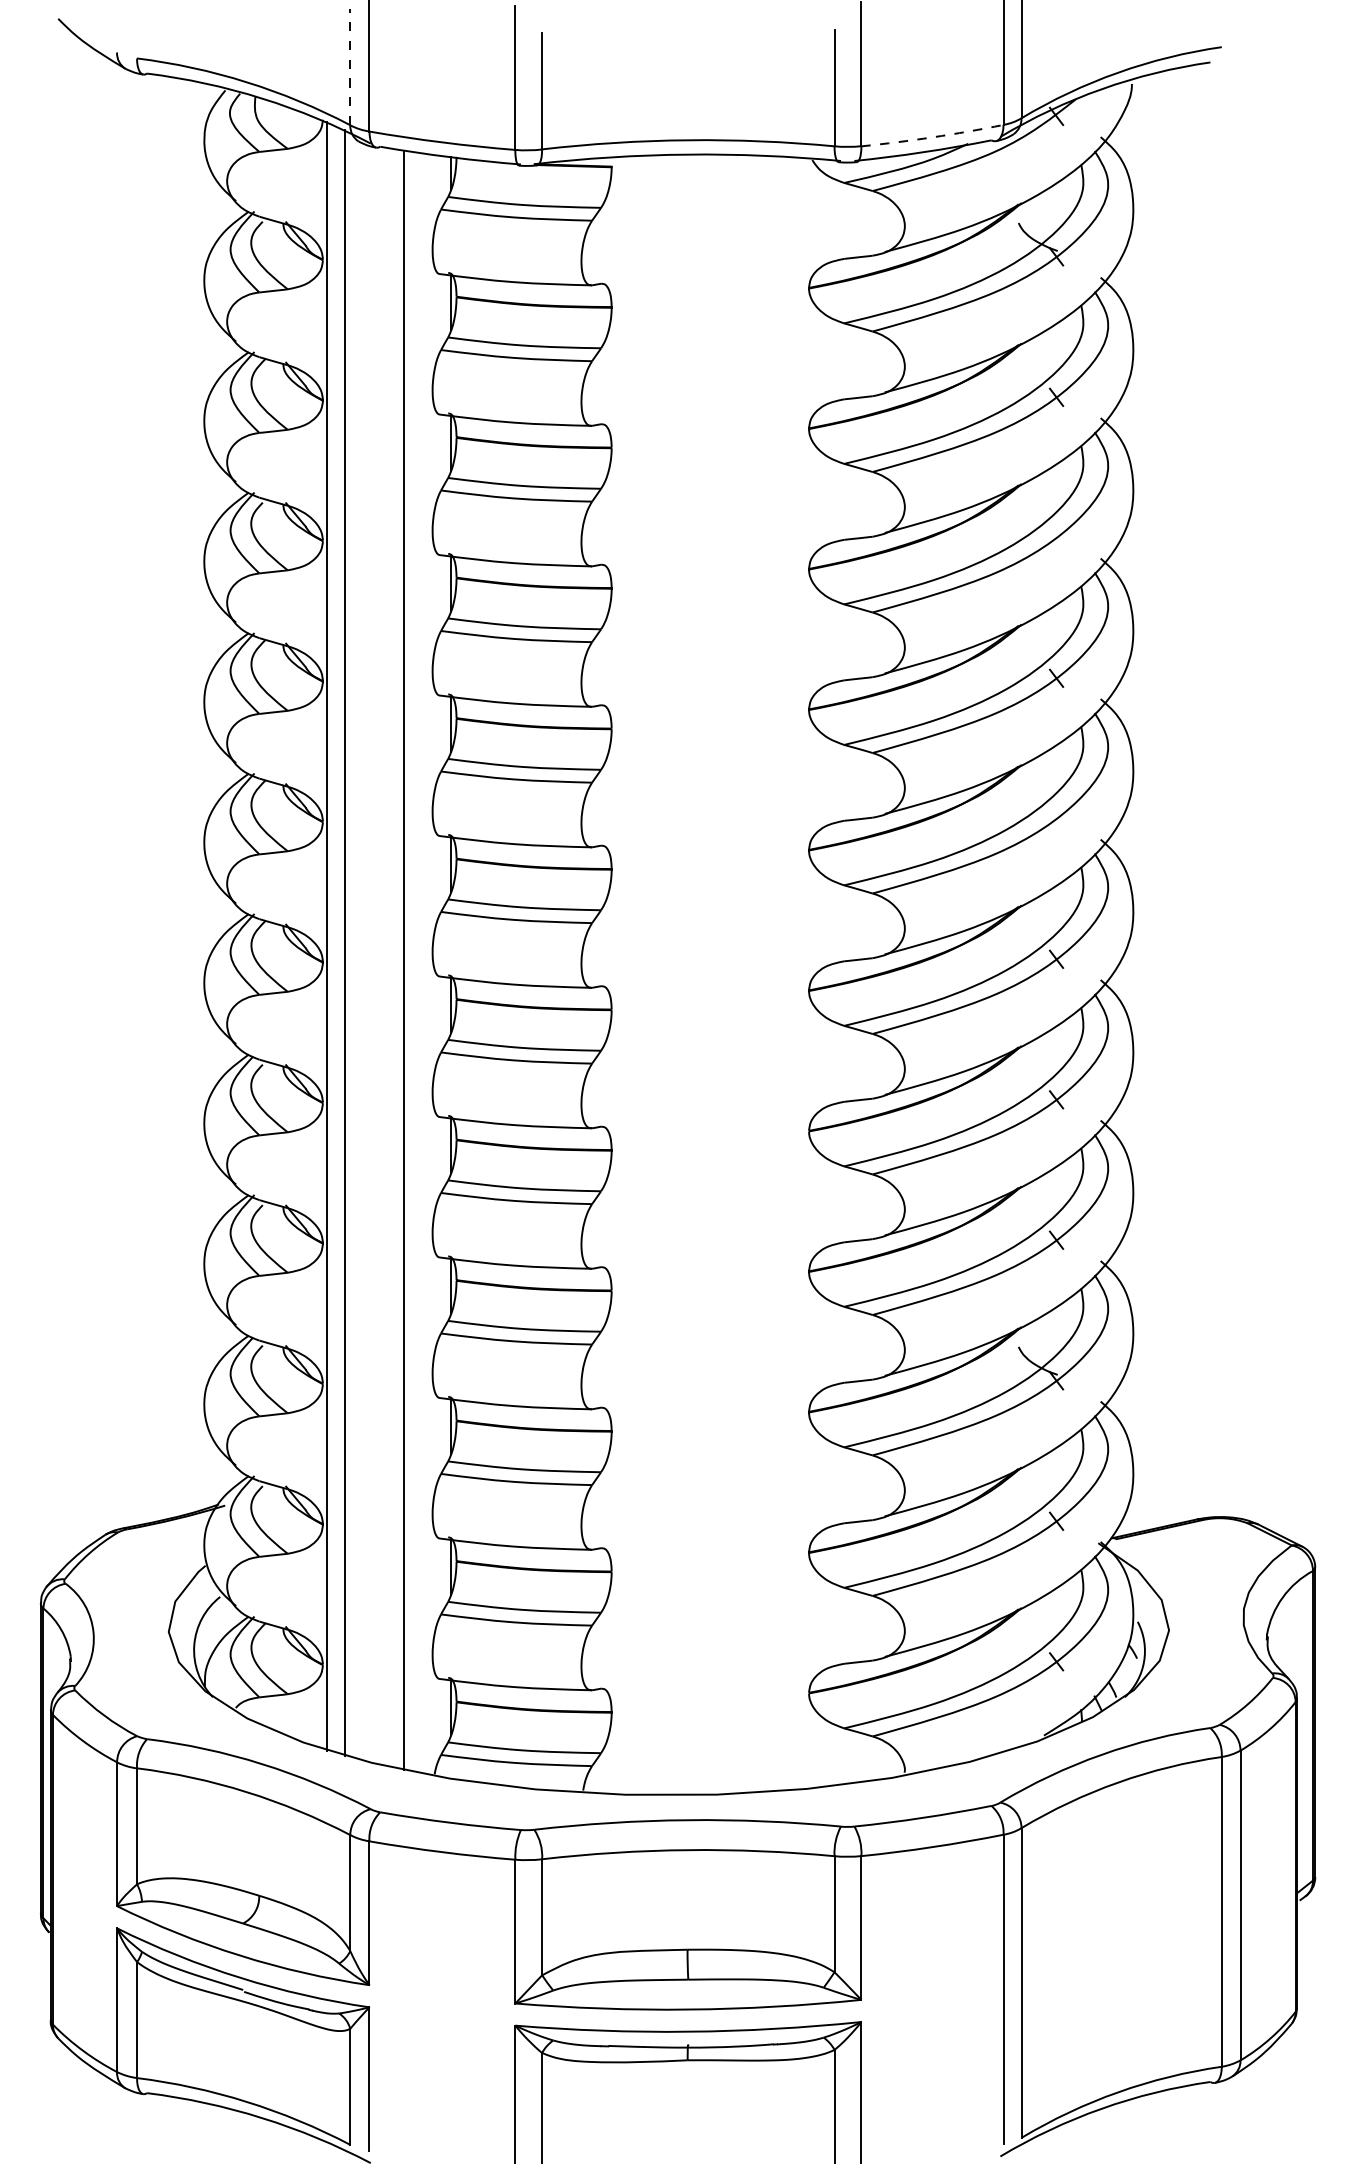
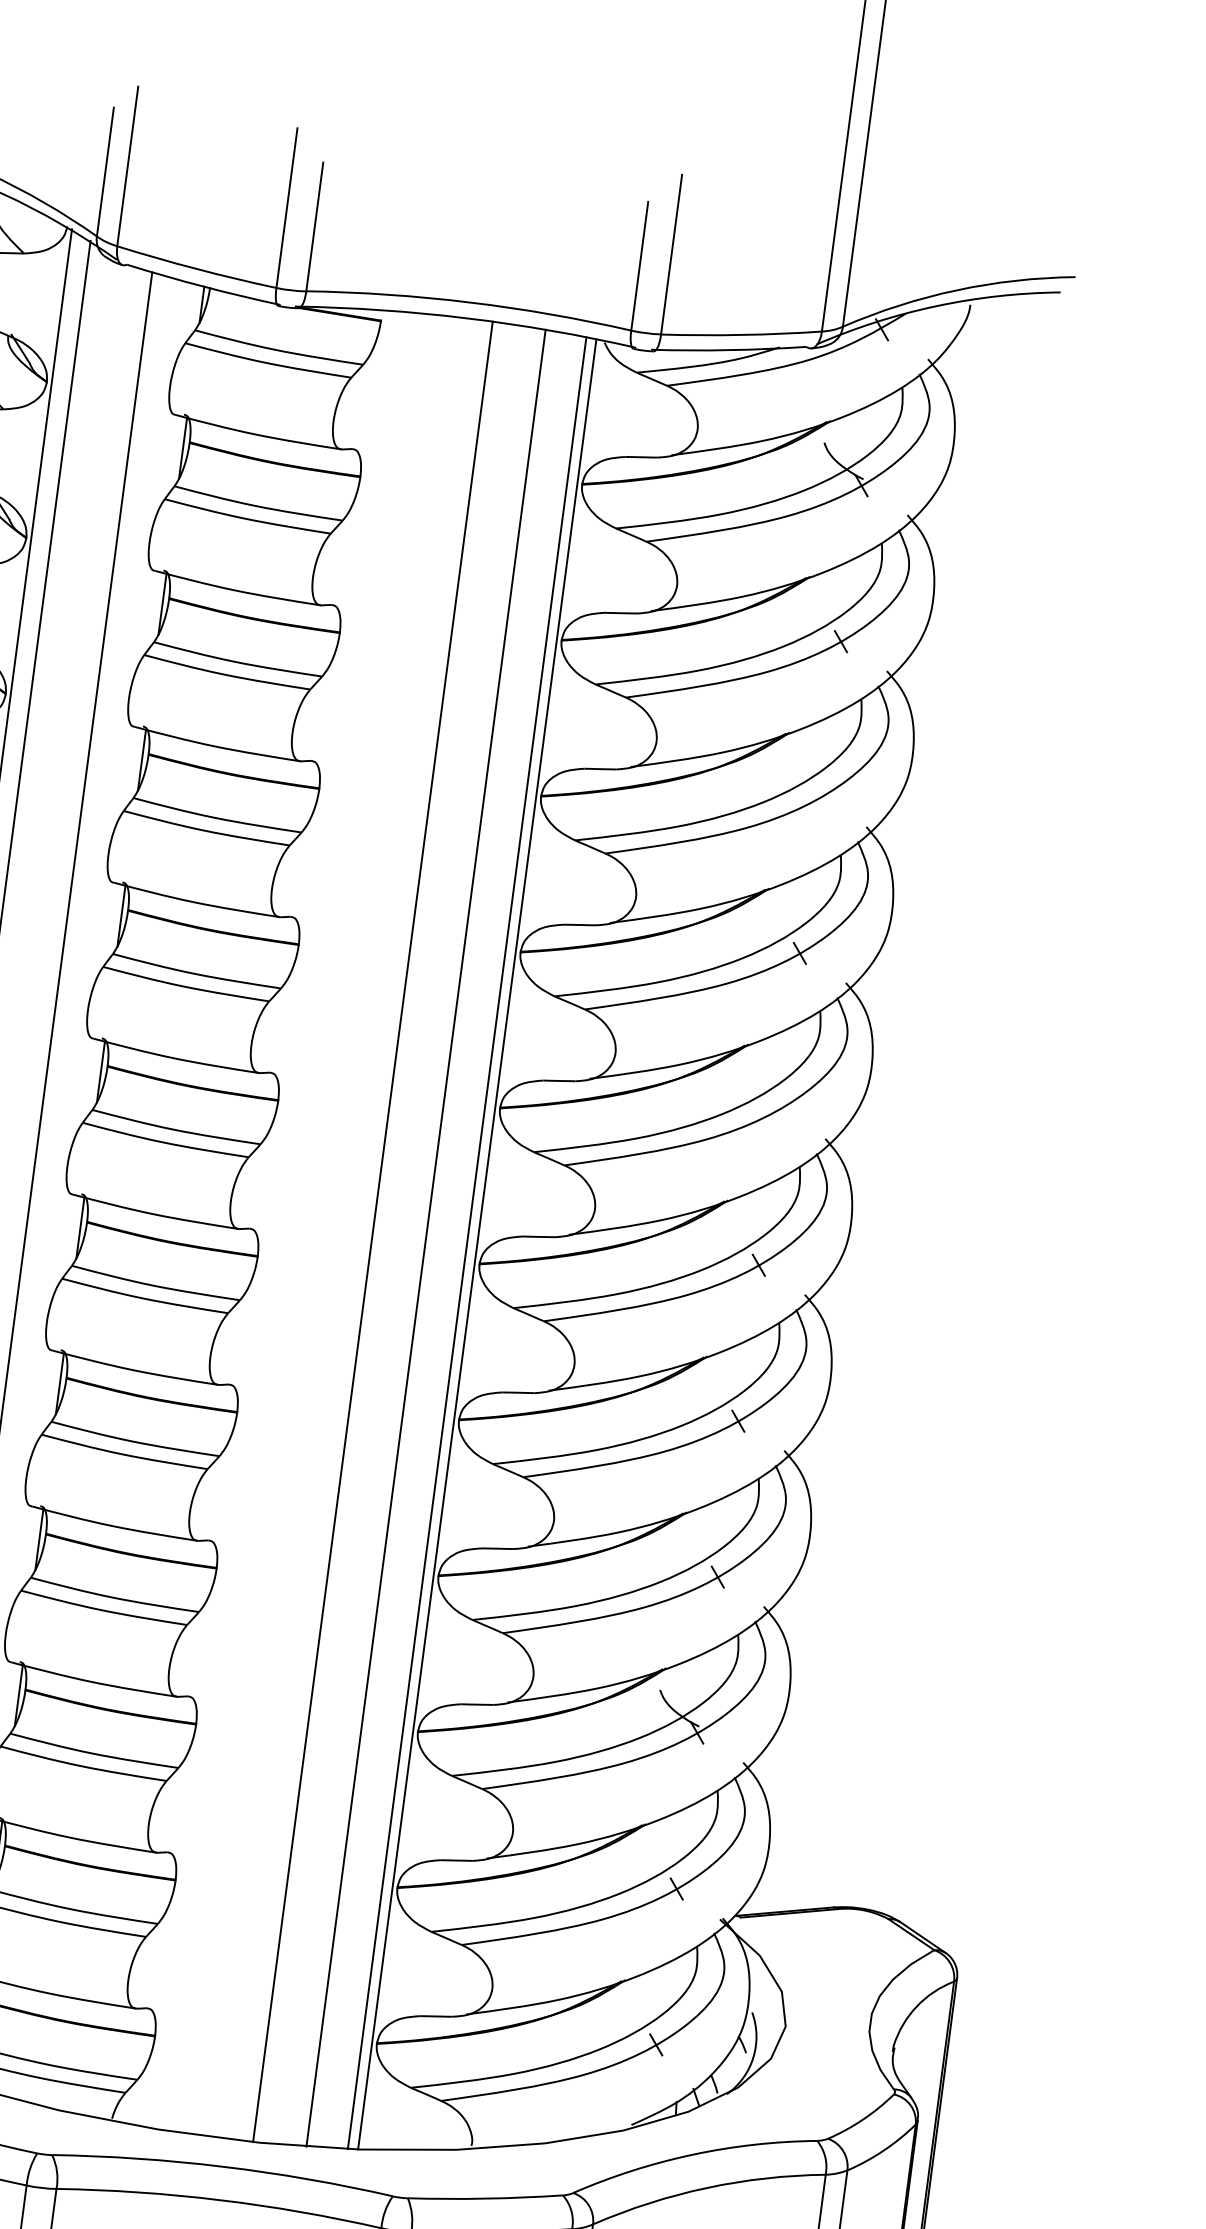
line: (350, 66) -> (105, 171), dashed -> solid
arc: (932, 137) -> (741, 335), dashed -> solid
line: (758, 973) -> (426, 1237), added
line: (795, 973) -> (467, 1242), added
line: (804, 973) -> (477, 1244), added
line: (710, 974) -> (372, 1231), added

